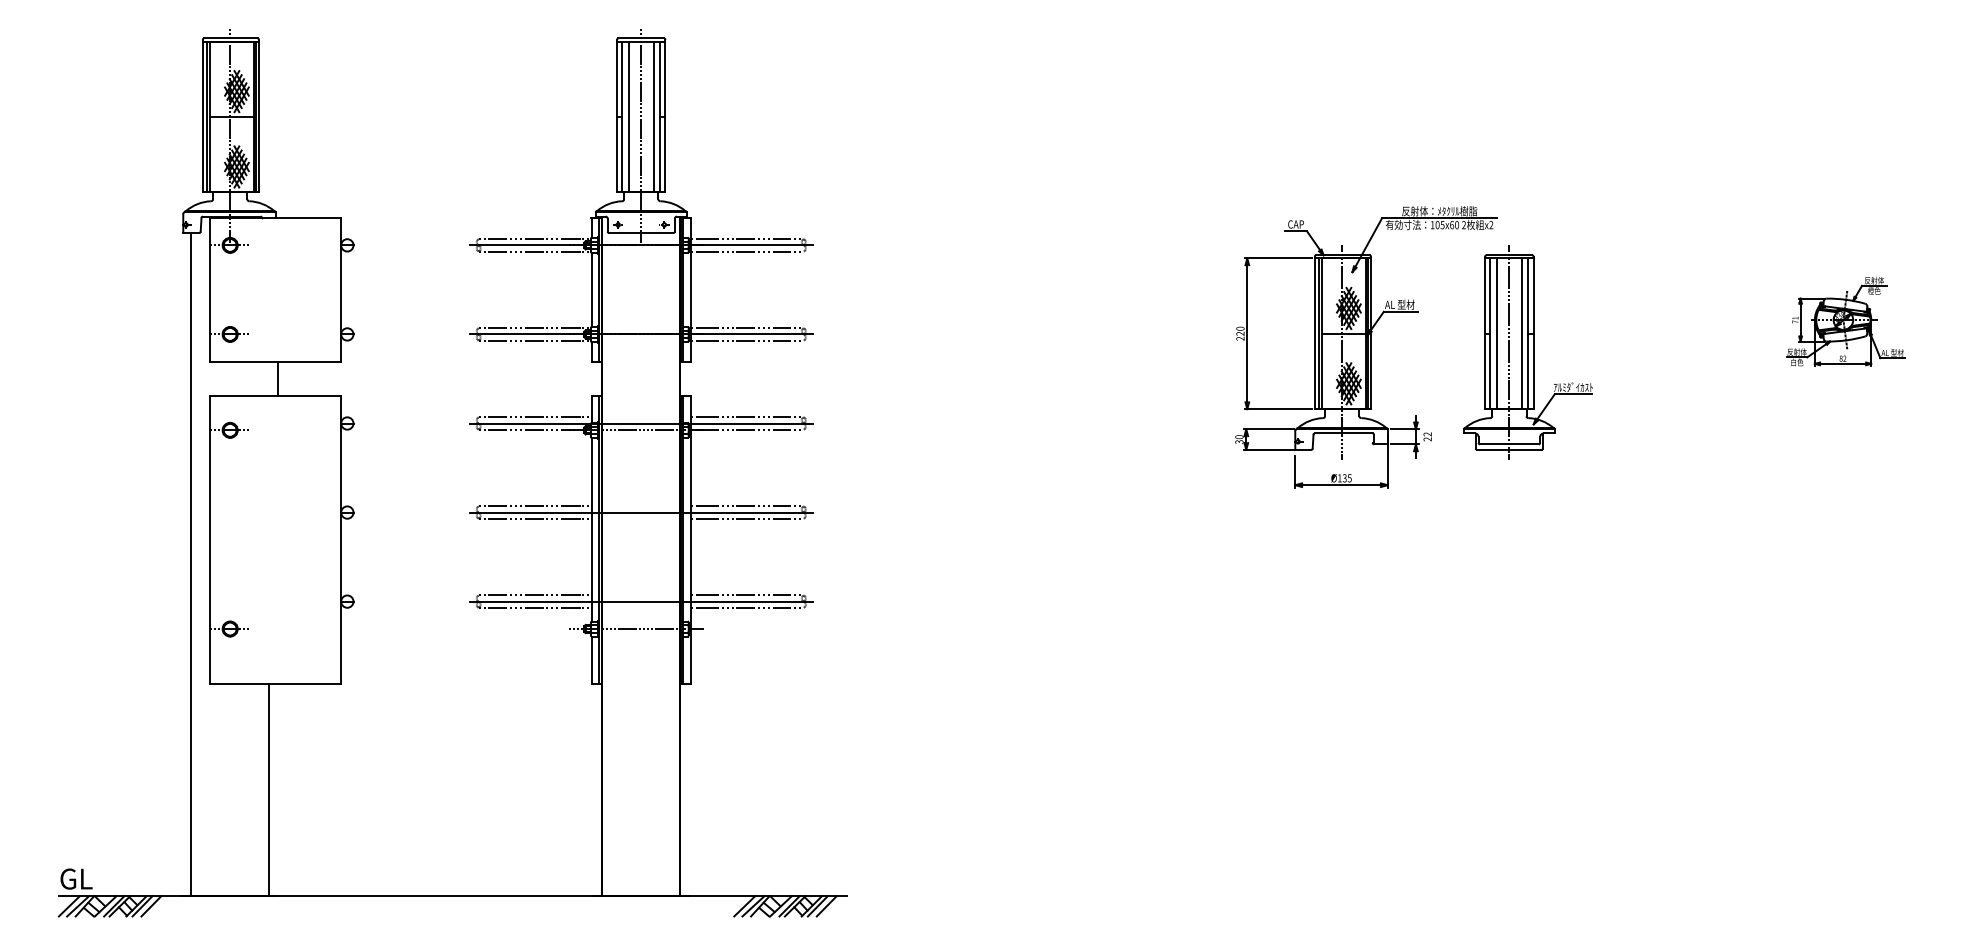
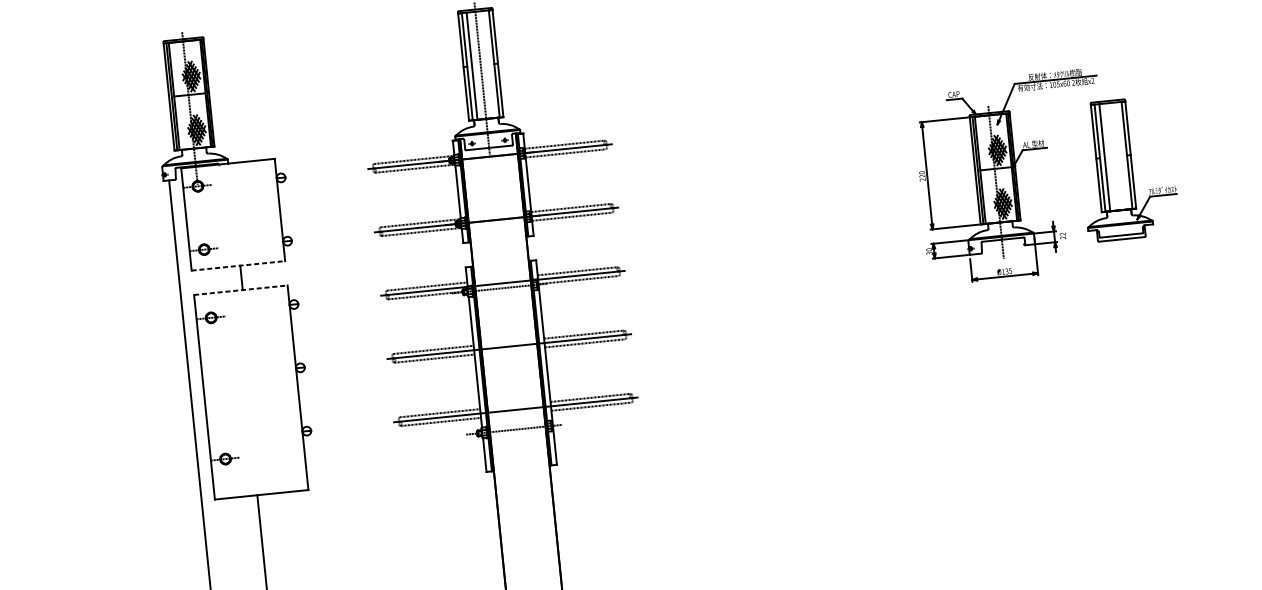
line: (653, 116) -> (489, 64), removed
line: (1521, 333) -> (1122, 155), removed
line: (1509, 352) -> (1114, 170), removed
line: (275, 361) -> (238, 265), solid -> dashed
line: (275, 396) -> (240, 290), solid -> dashed

